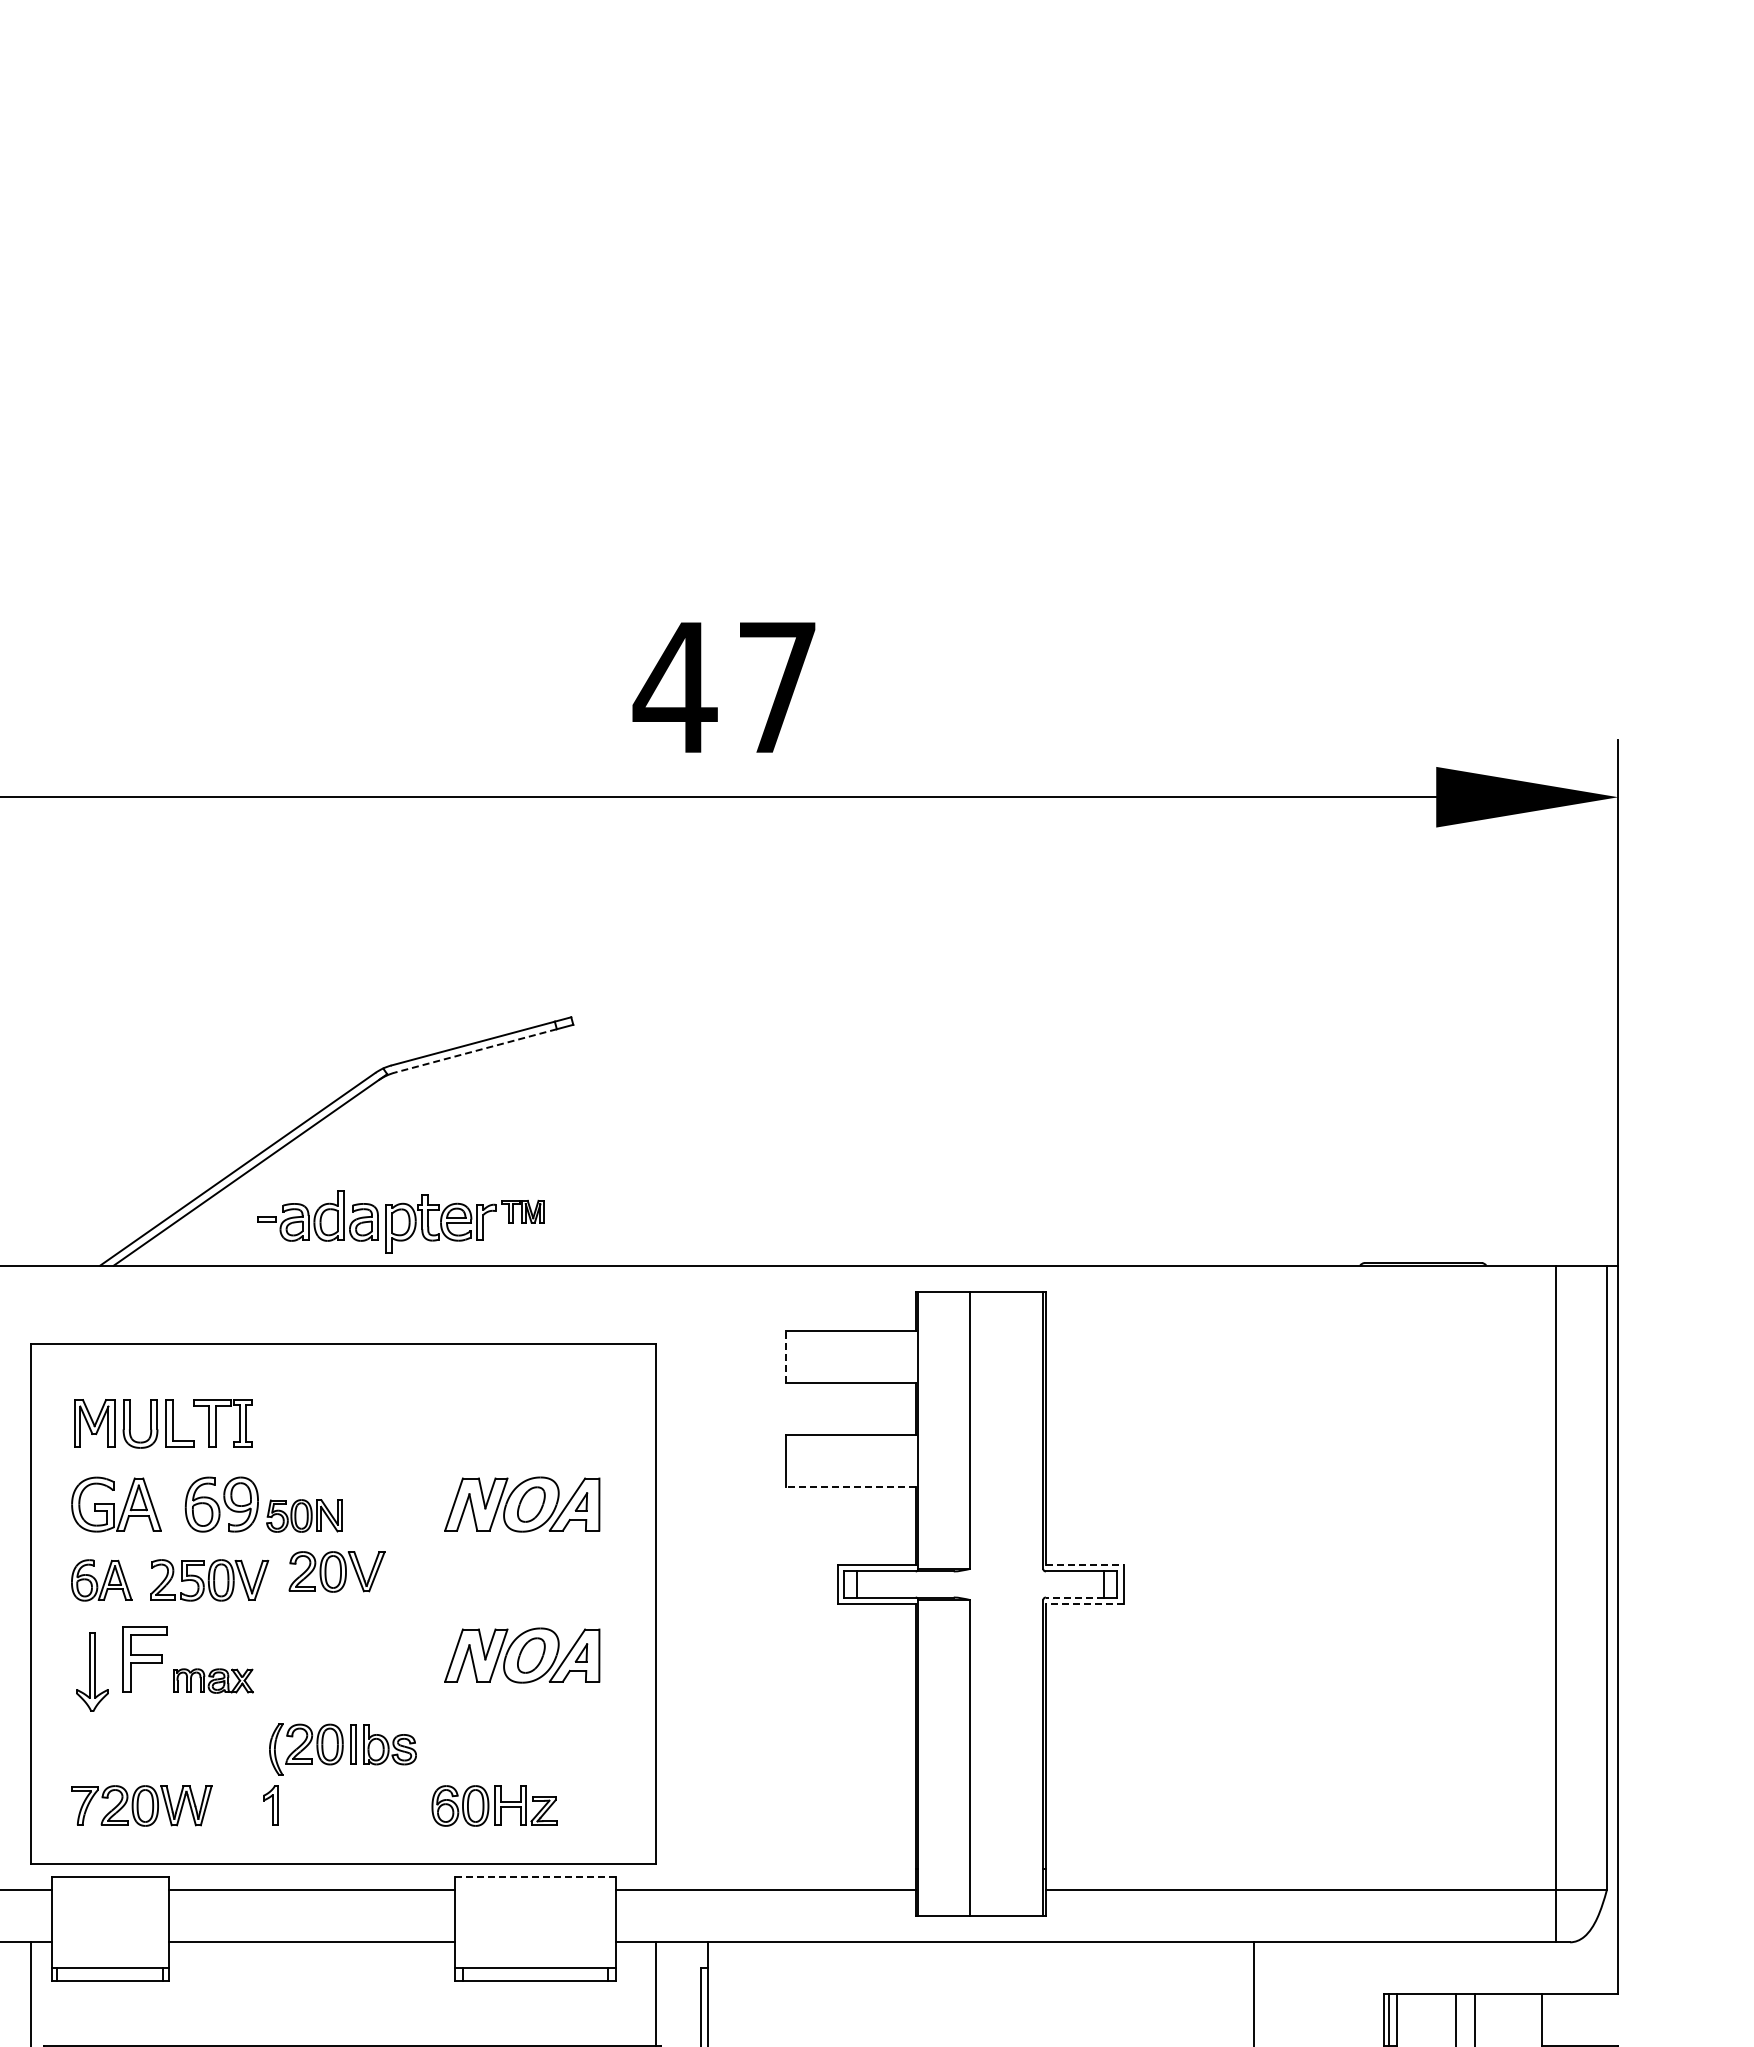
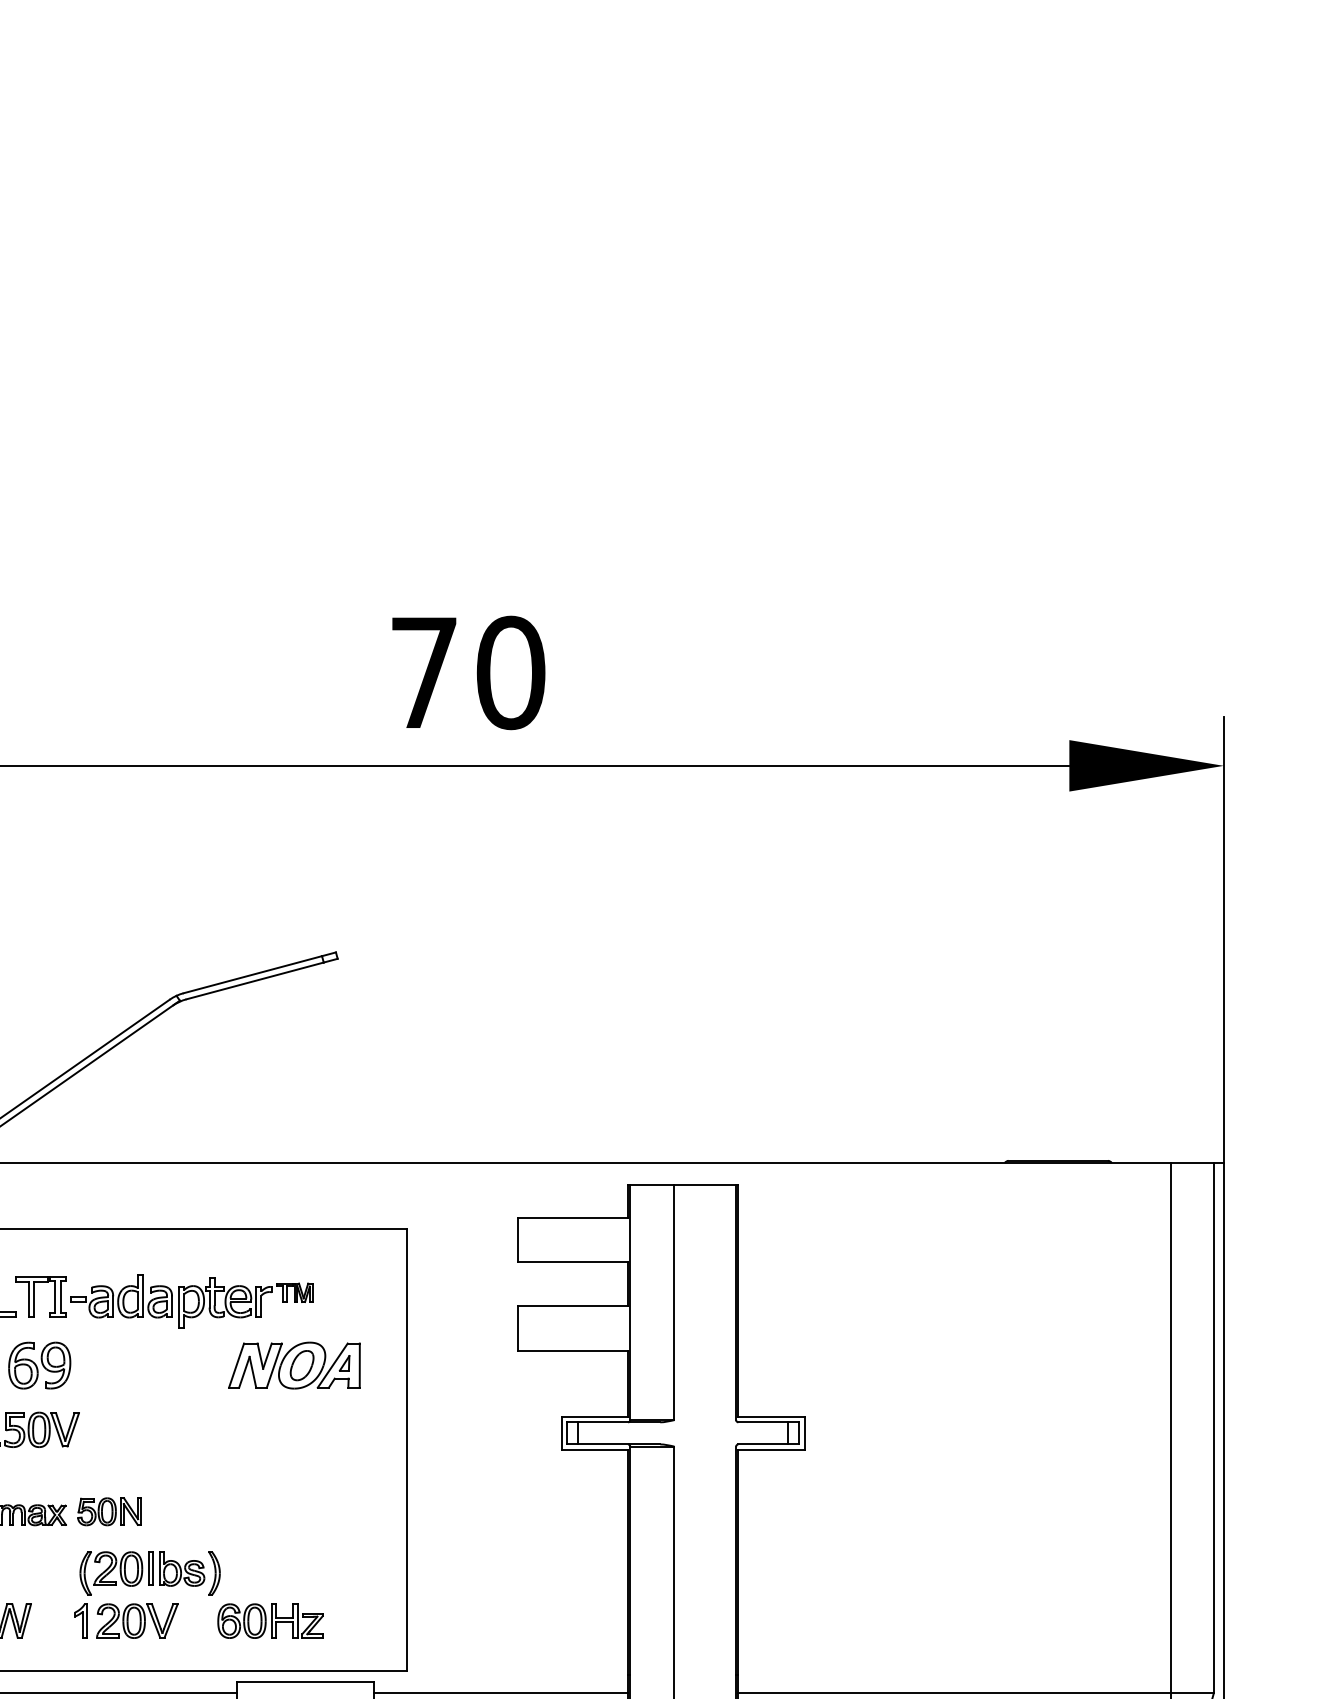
text: (725, 687) -> (466, 672), 47 -> 70
line: (475, 1050) -> (254, 980), dashed -> solid
part: (400, 1221) -> (191, 1301), moved
line: (785, 1356) -> (517, 1240), dashed -> solid
line: (850, 1486) -> (572, 1350), dashed -> solid
part: (304, 1515) -> (109, 1511), moved
line: (1085, 1564) -> (771, 1416), dashed -> solid
part: (336, 1571) -> (136, 1620), moved
line: (1074, 1597) -> (762, 1444), dashed -> solid
line: (1084, 1604) -> (771, 1450), dashed -> solid
part: (522, 1655) -> (294, 1493), removed
part: (427, 1749) -> (214, 1573), added
line: (535, 1877) -> (305, 1681), dashed -> solid

